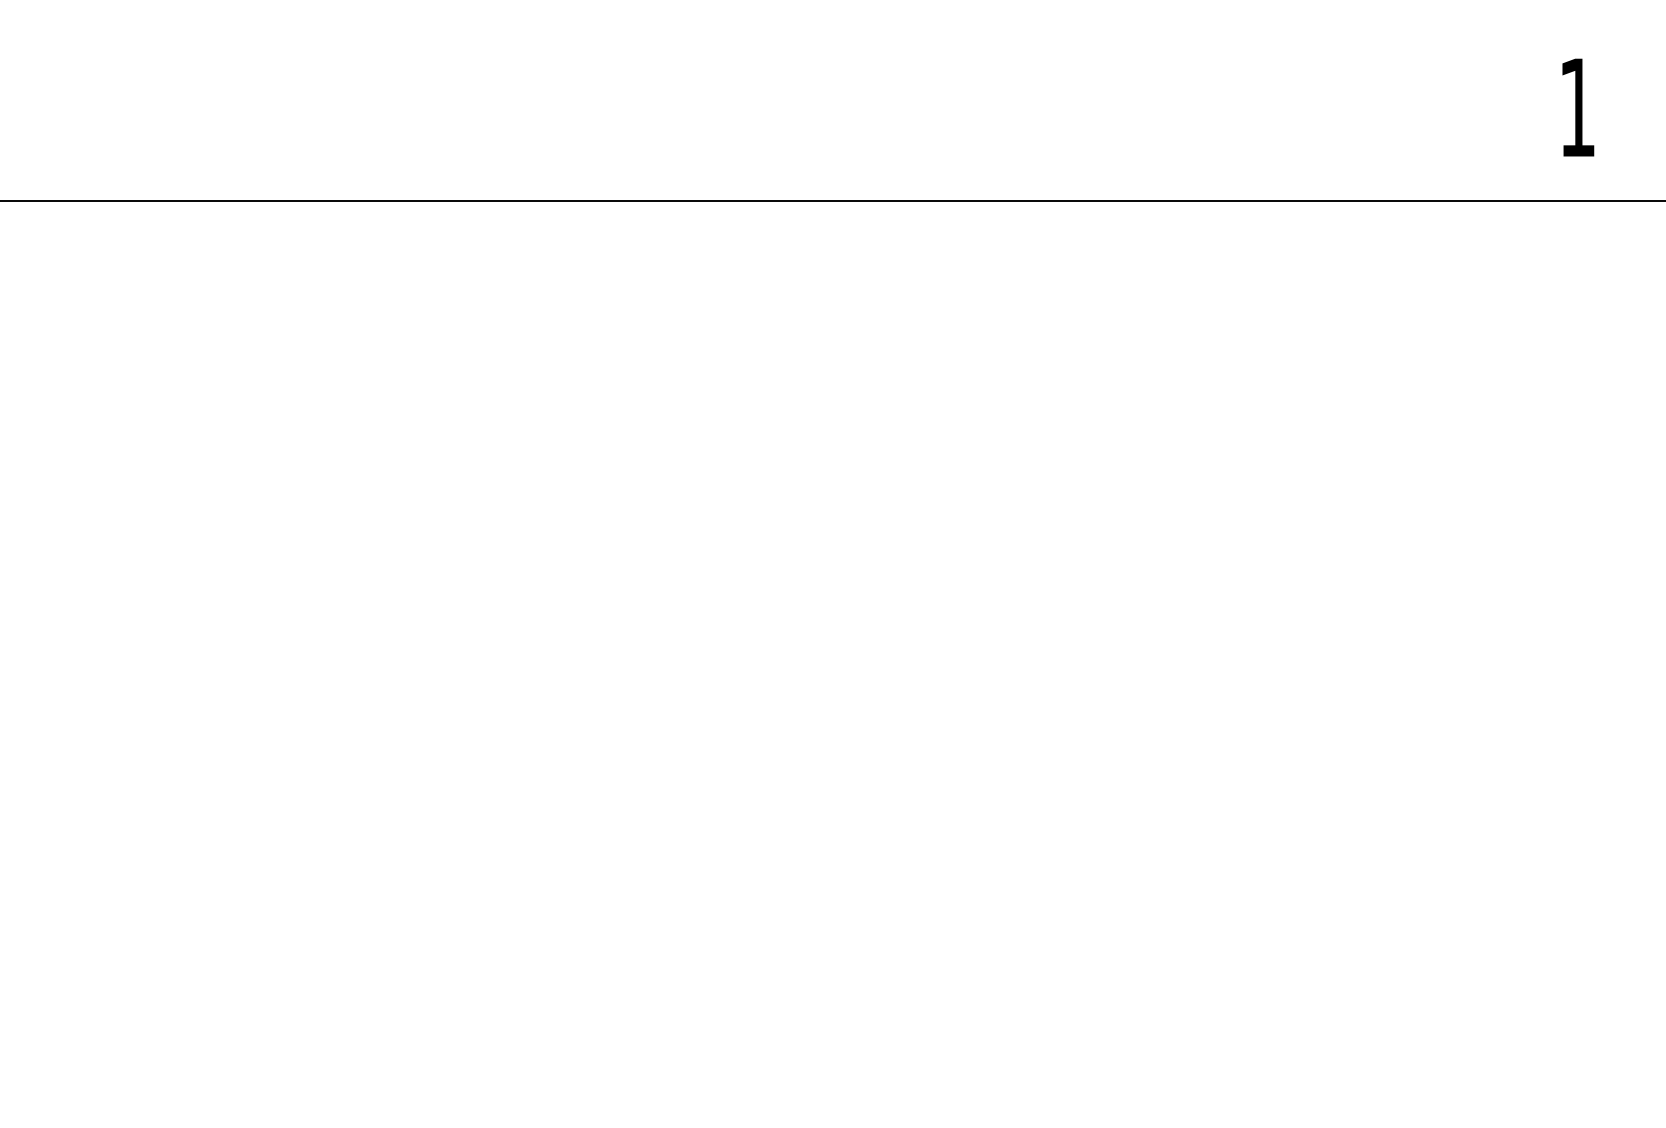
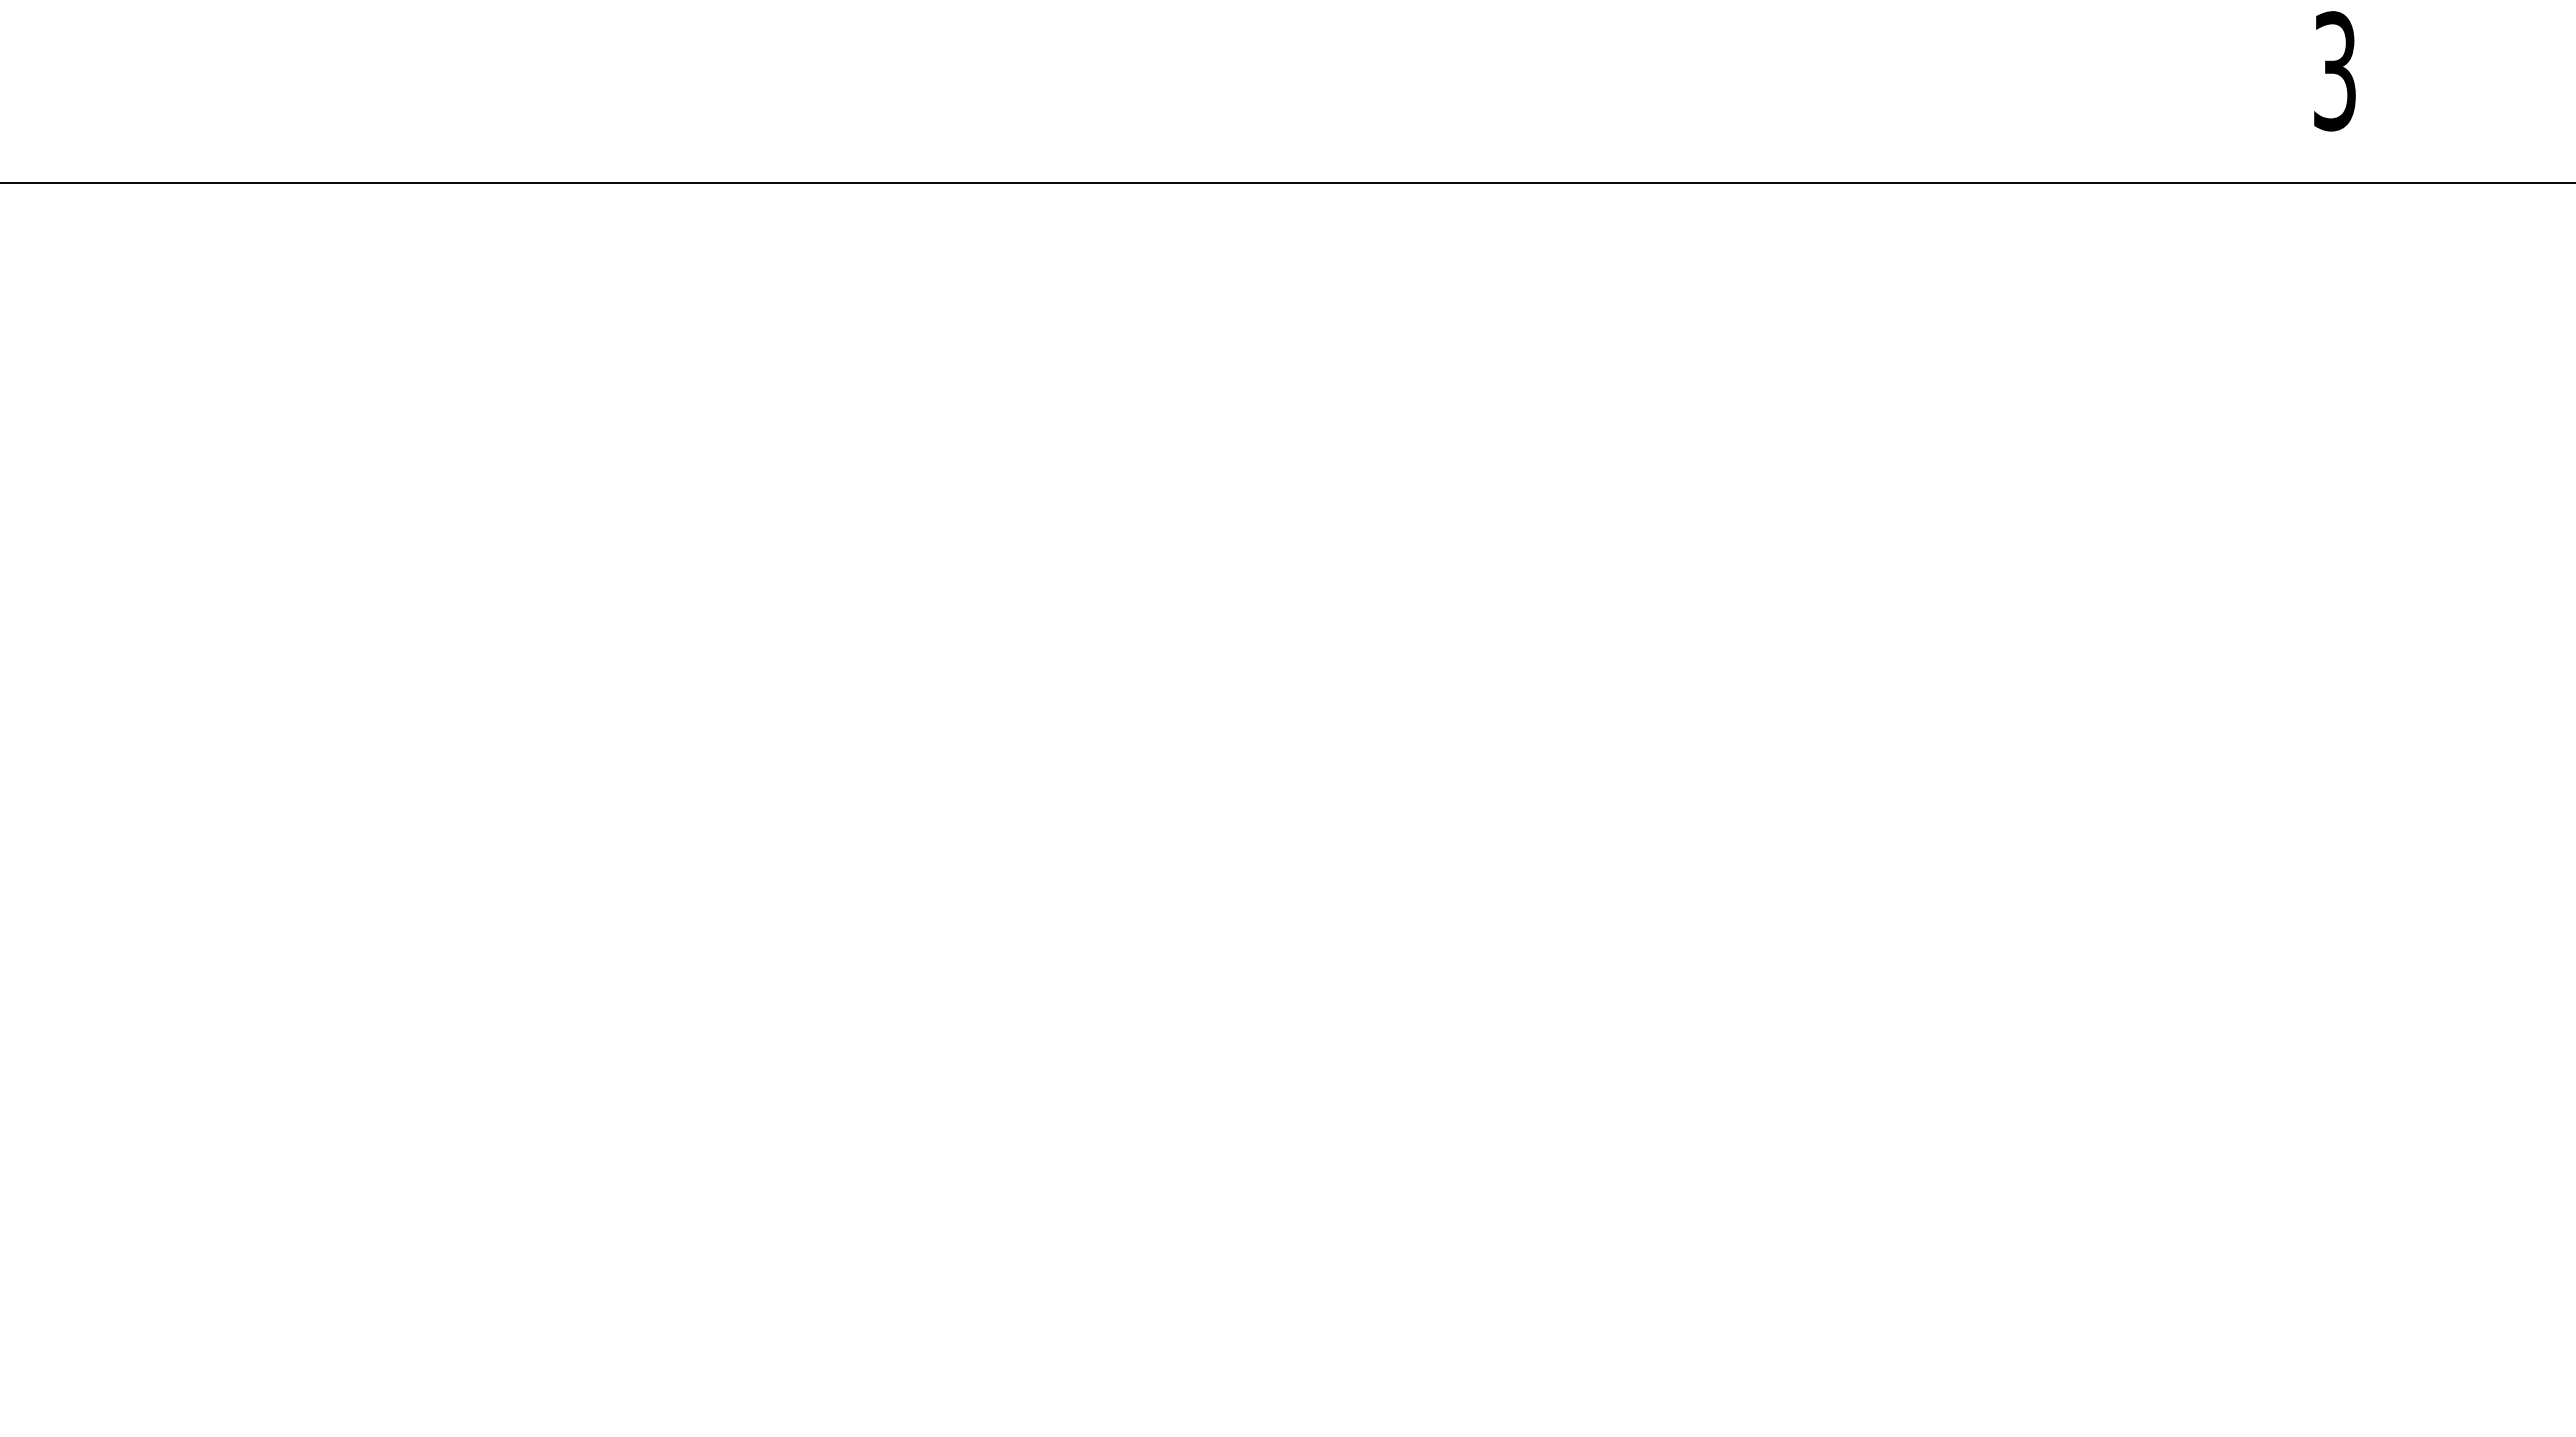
text: (1577, 107) -> (2334, 71), 1 -> 3

